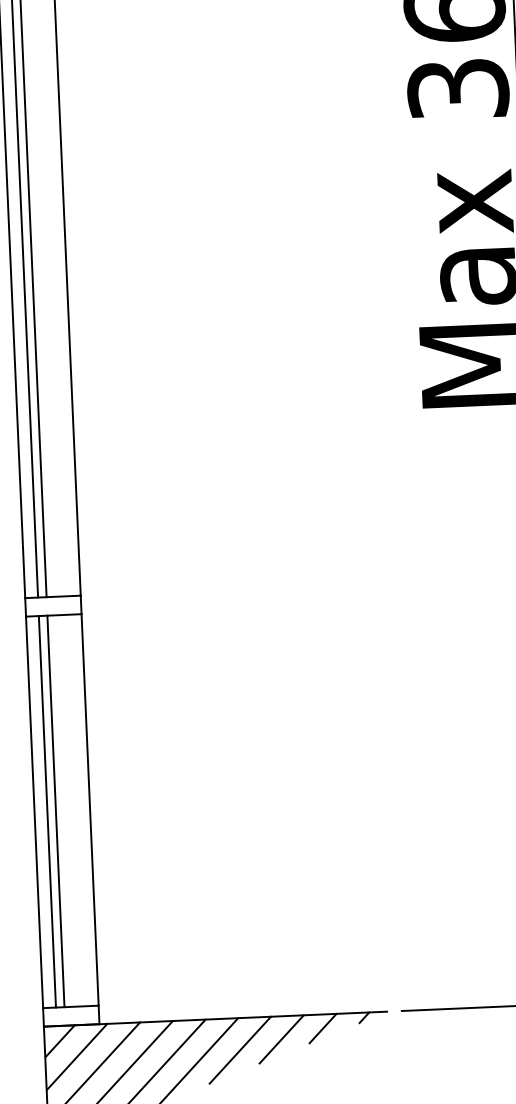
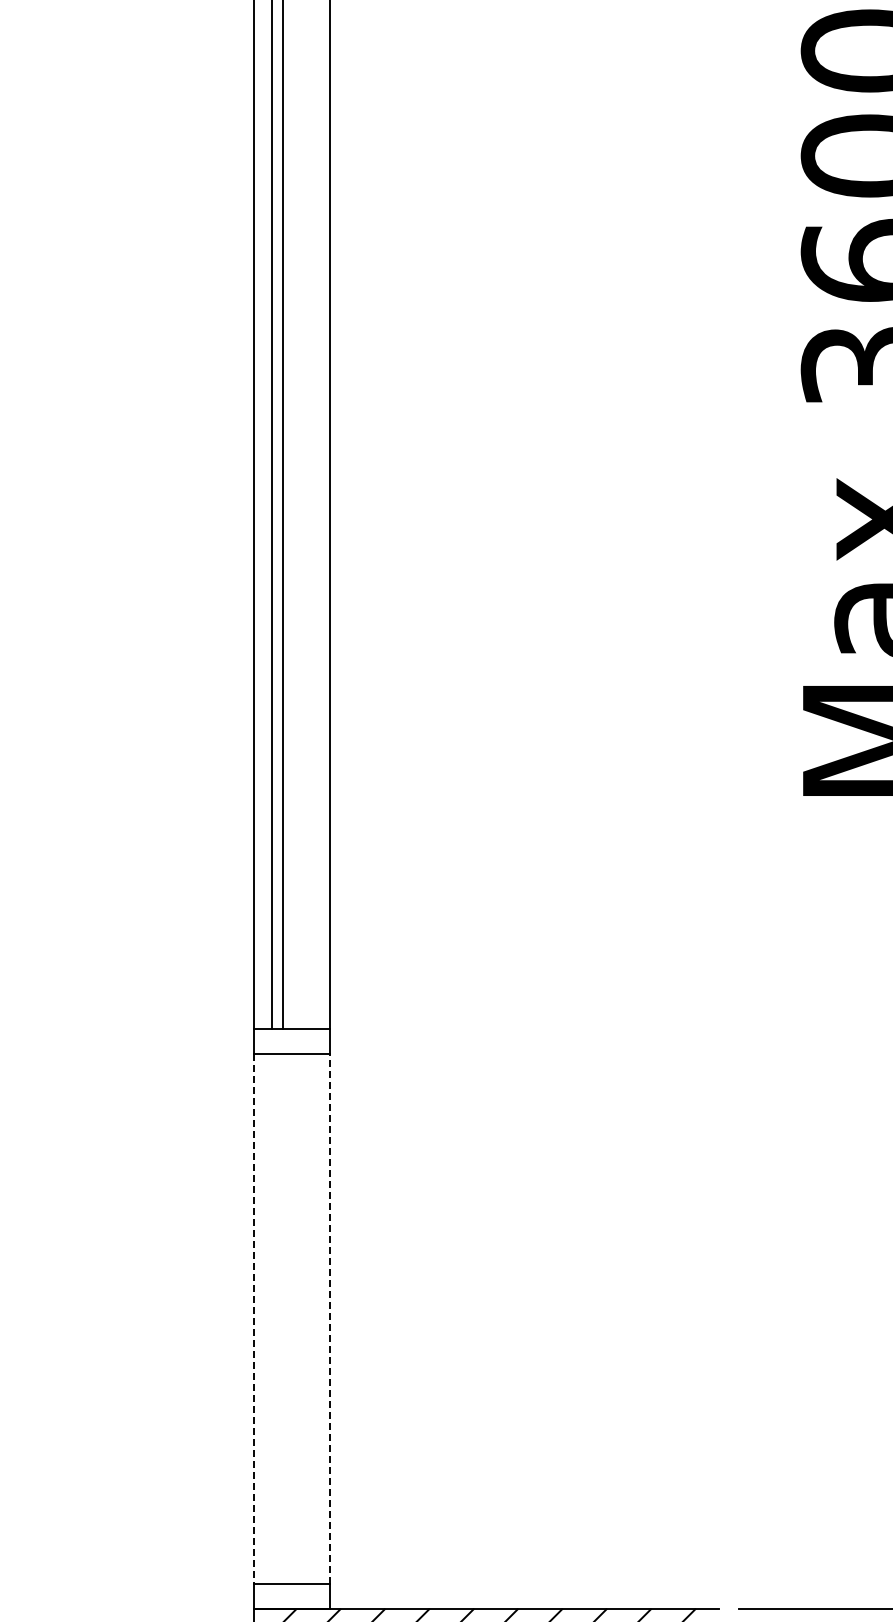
line: (89, 809) -> (329, 1318), solid -> dashed
line: (47, 811) -> (271, 1318), removed
line: (55, 811) -> (283, 1318), removed
line: (34, 812) -> (254, 1319), solid -> dashed

